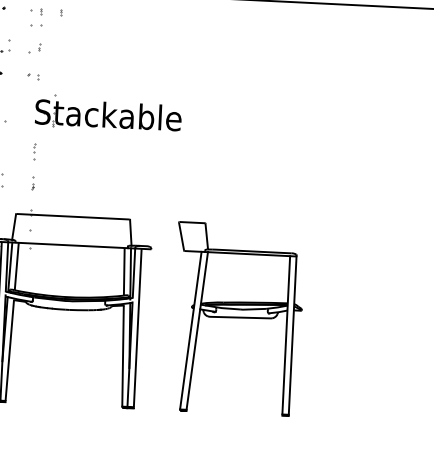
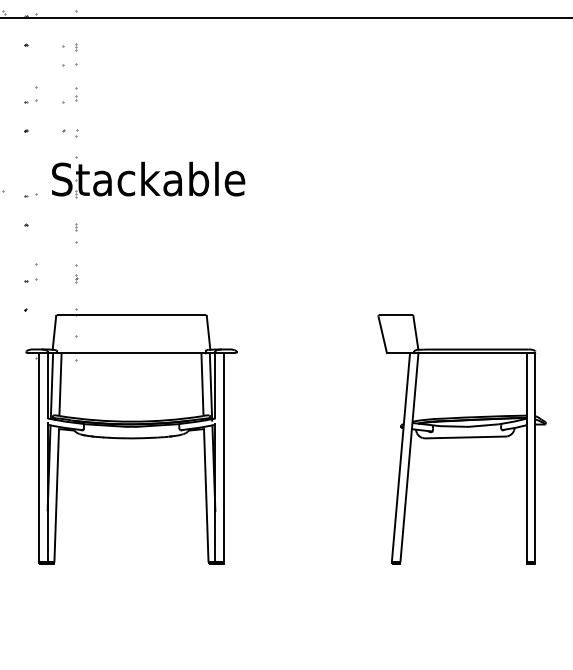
part: (61, 12) -> (102, 47), removed
part: (39, 47) -> (76, 94), size x1.67
part: (108, 113) -> (148, 177), moved
part: (34, 148) -> (76, 227), size x0.62
part: (237, 318) -> (461, 439), moved

